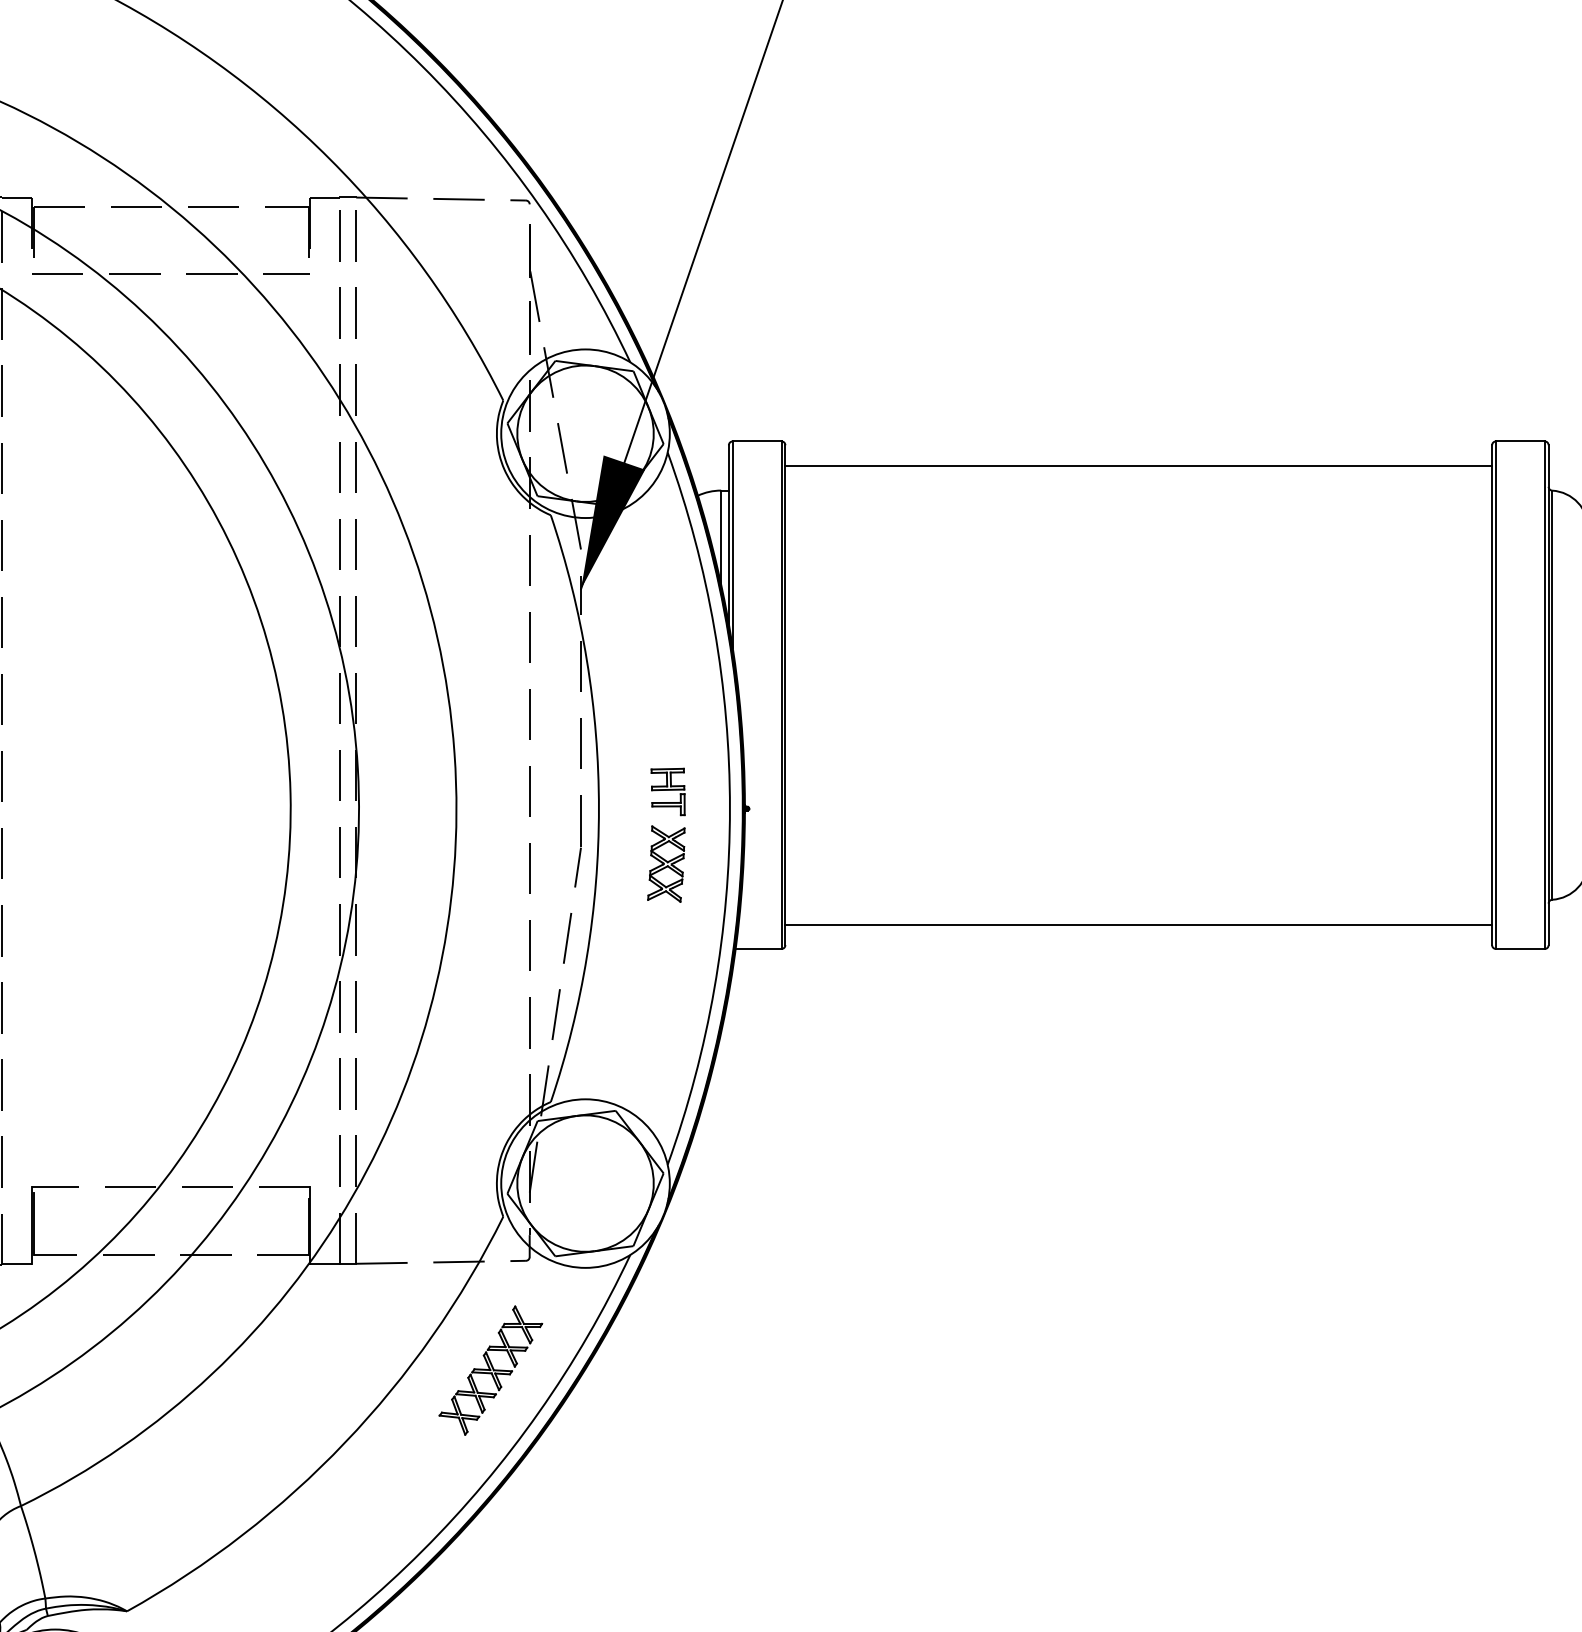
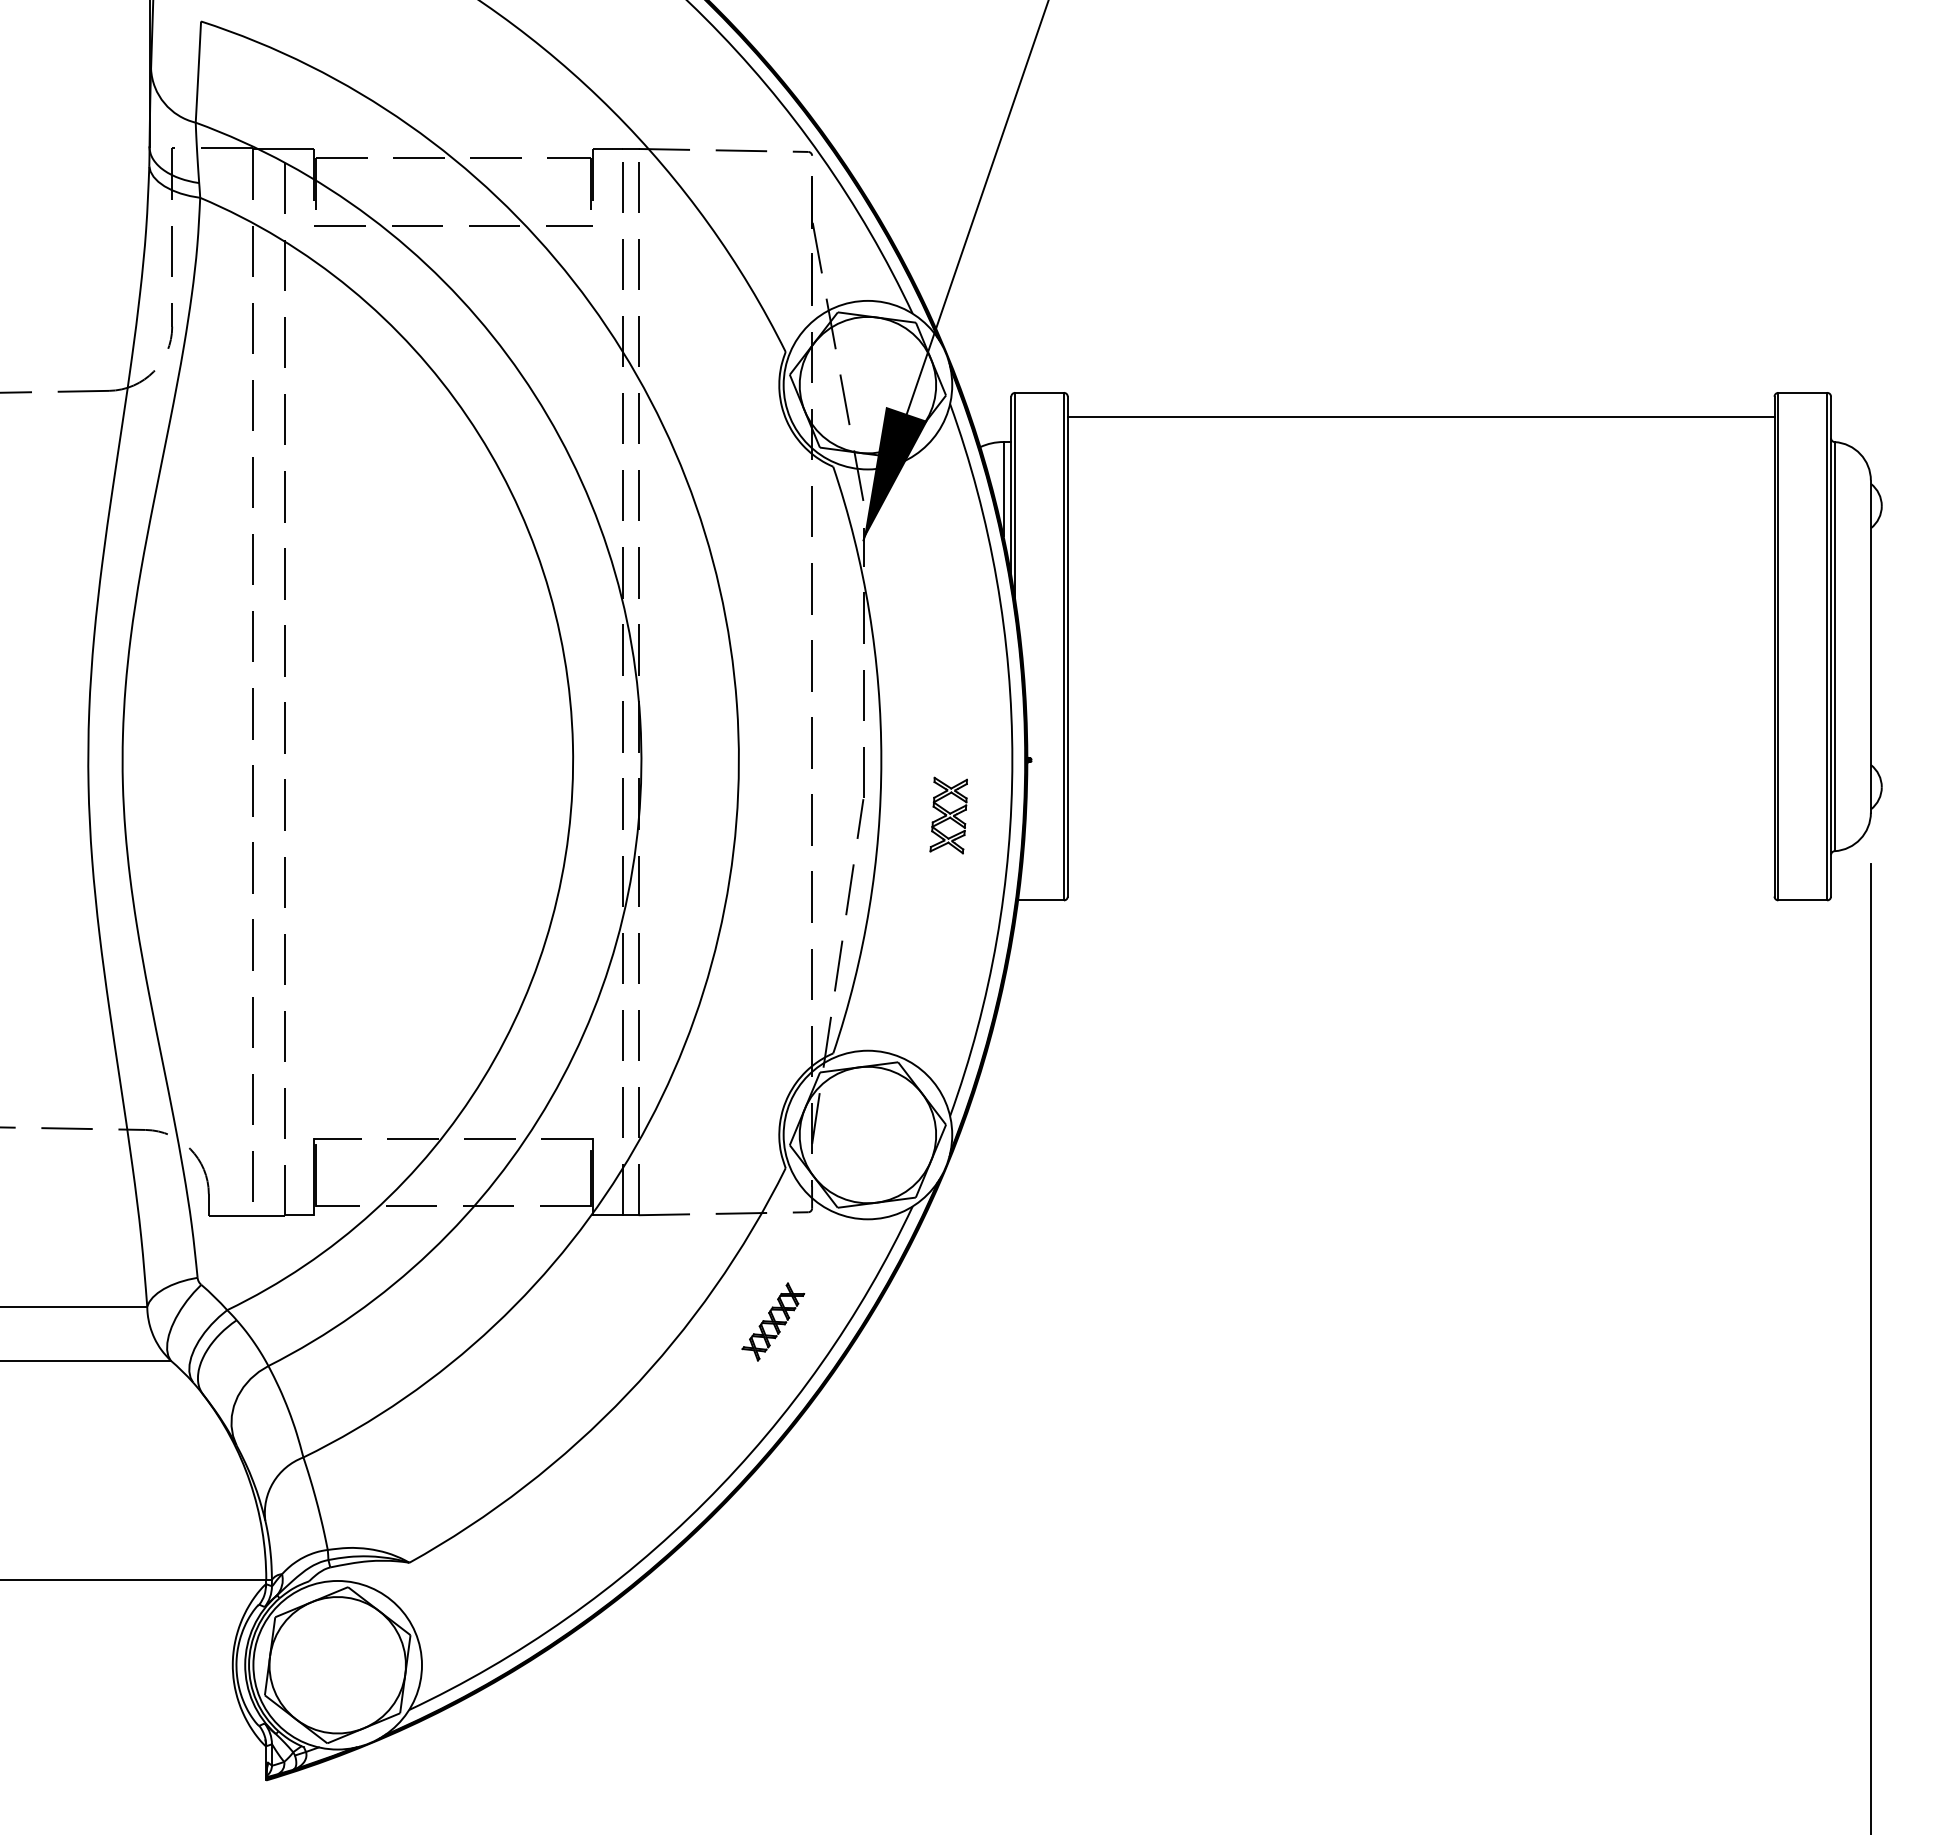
part: (668, 792) -> (950, 743), removed
line: (1138, 925) -> (1420, 876), removed
part: (491, 1370) -> (773, 1321), size x0.6

